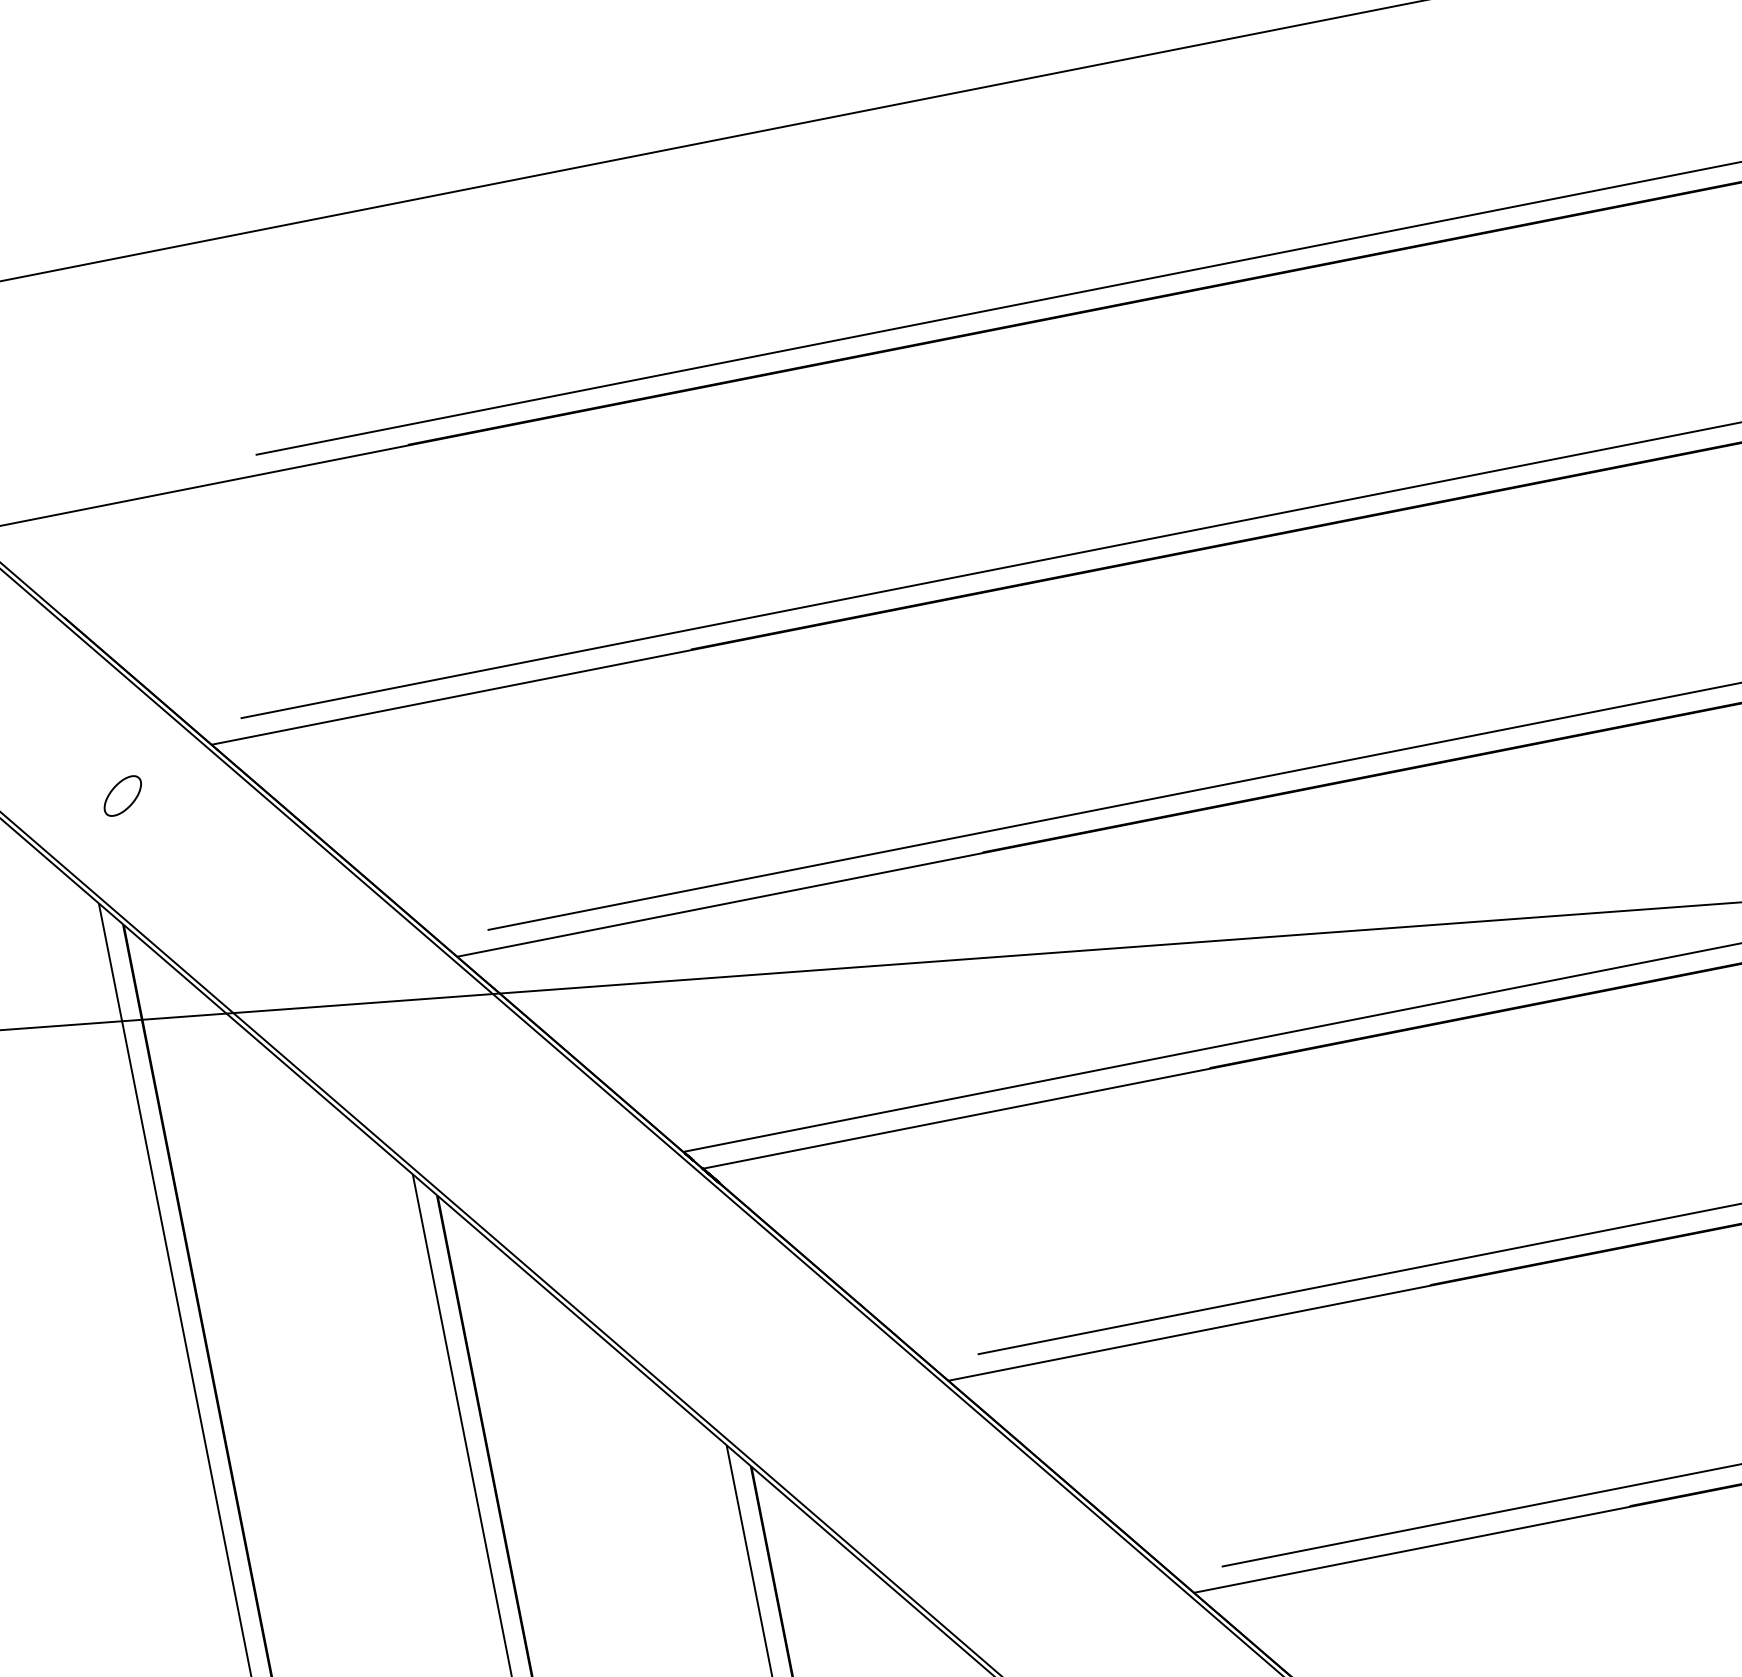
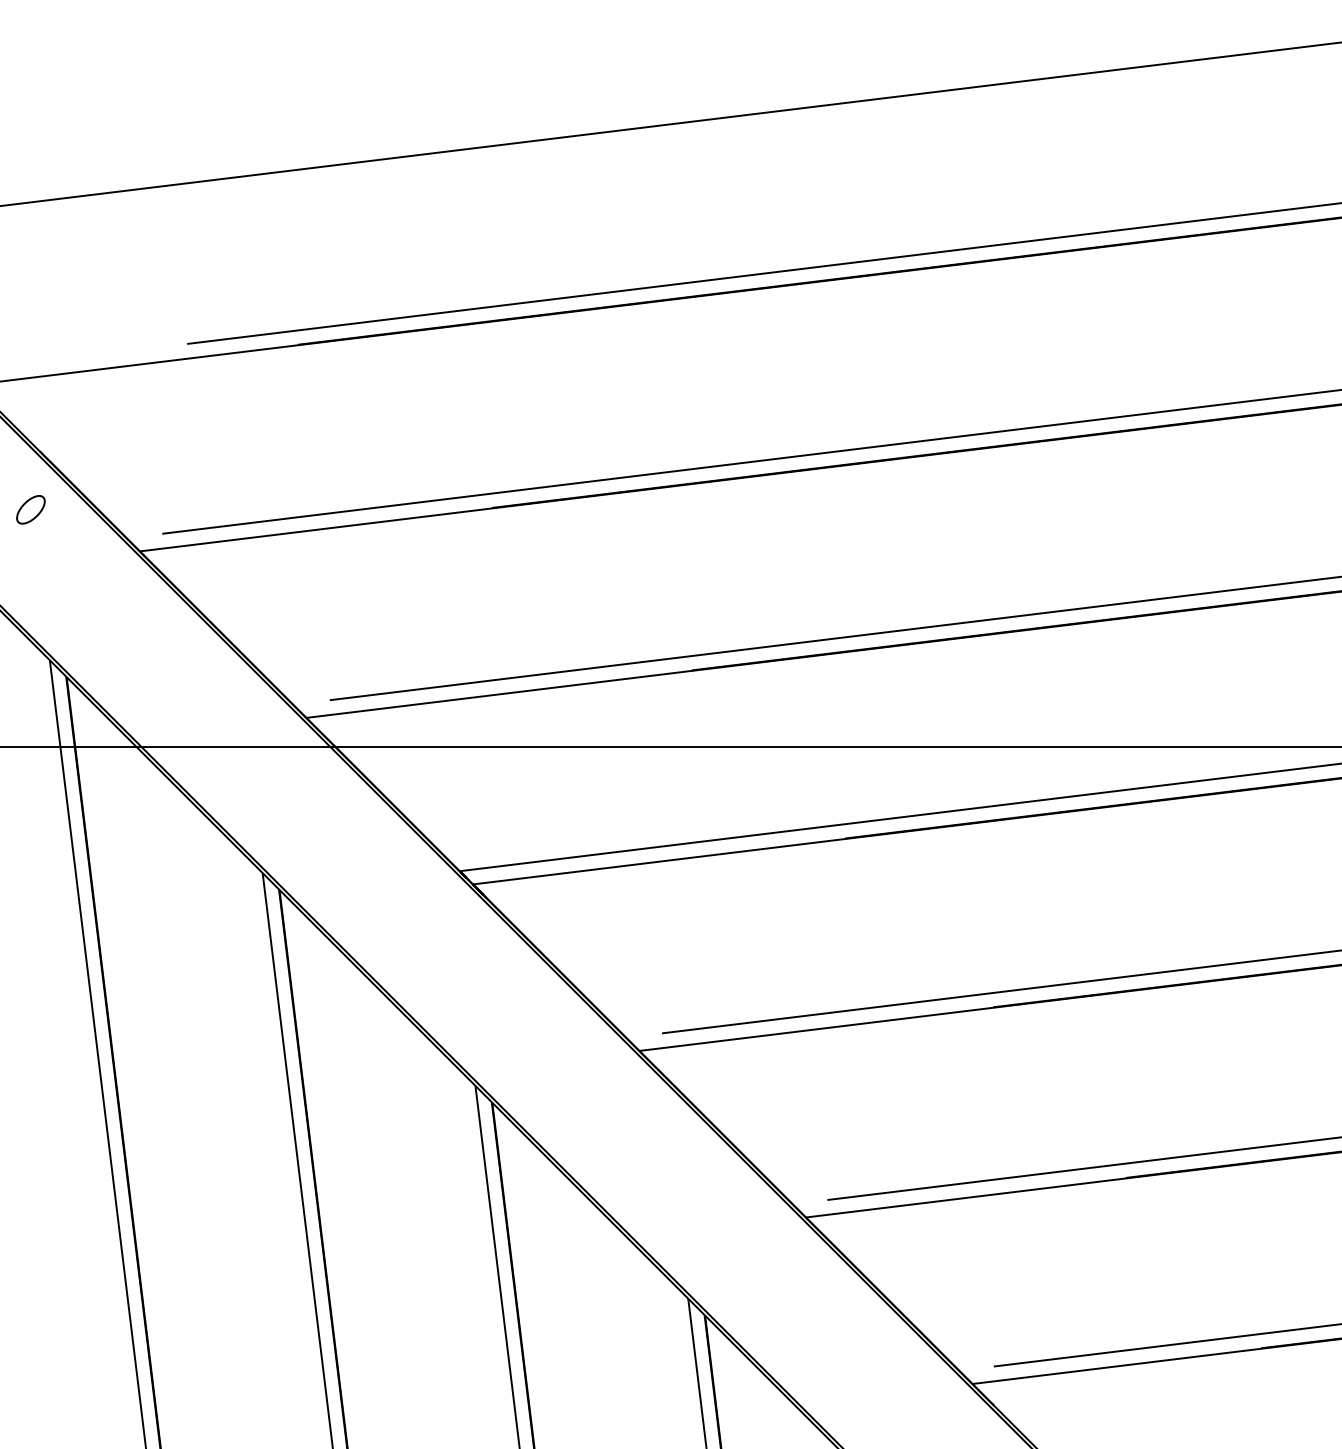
part: (122, 795) -> (30, 509), moved

